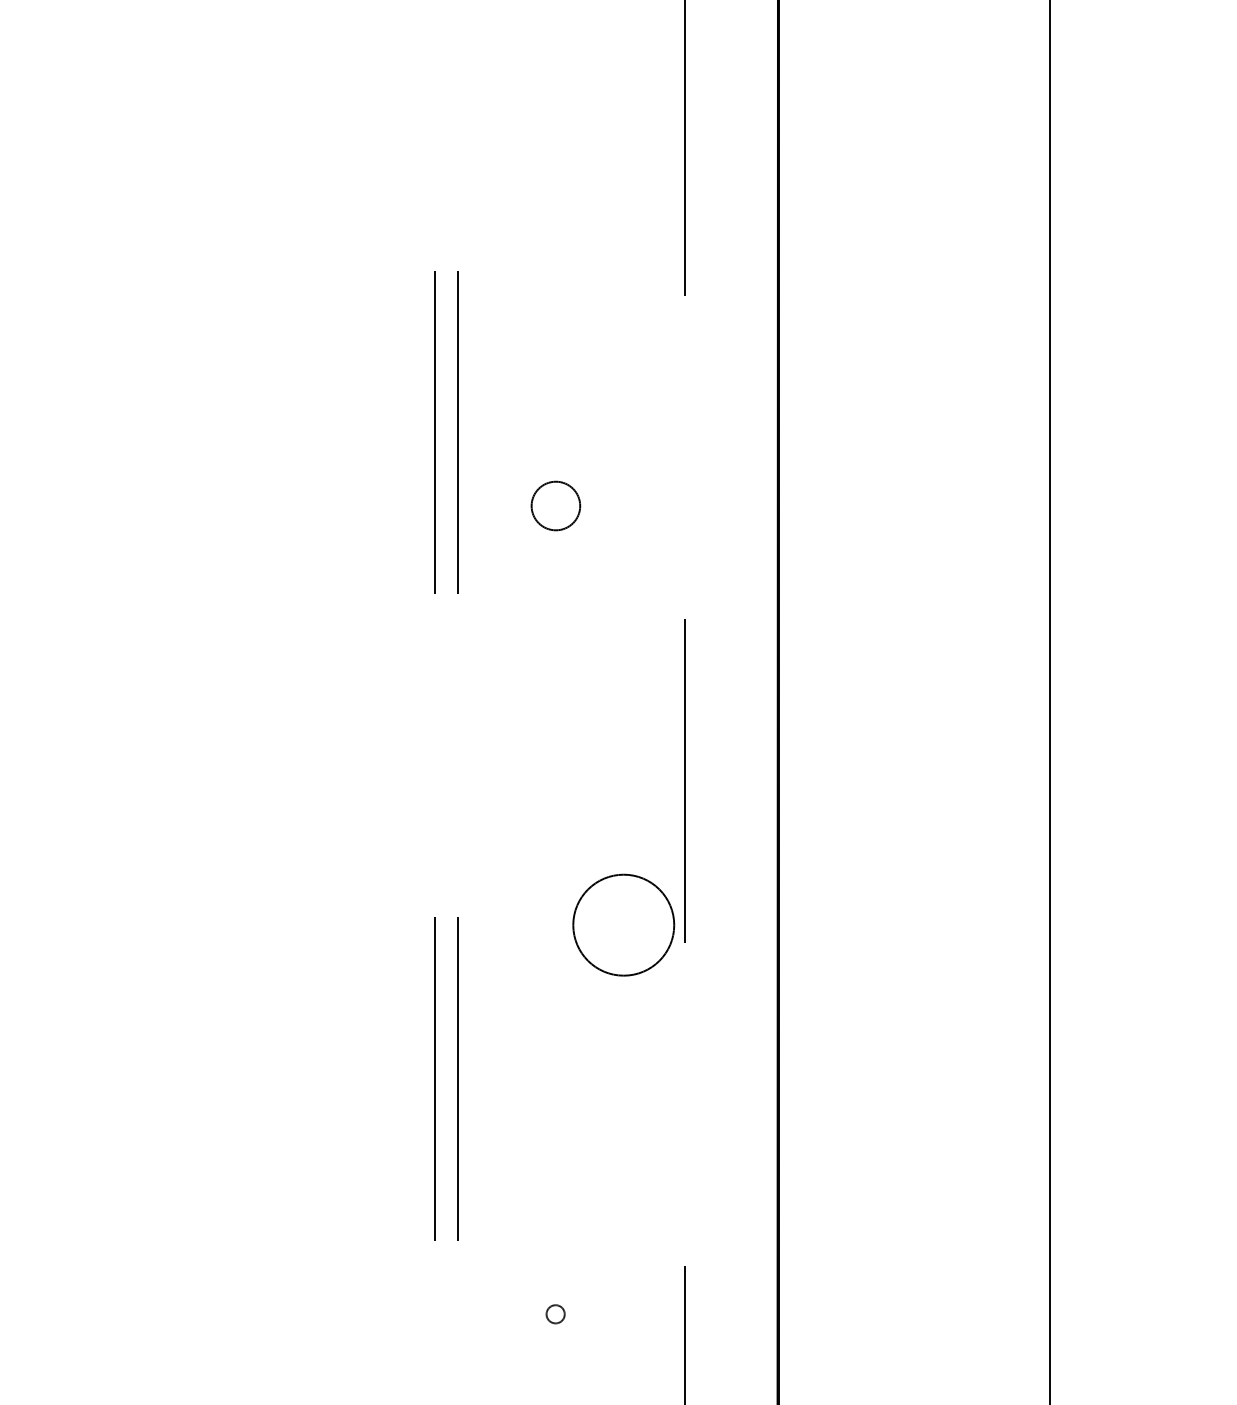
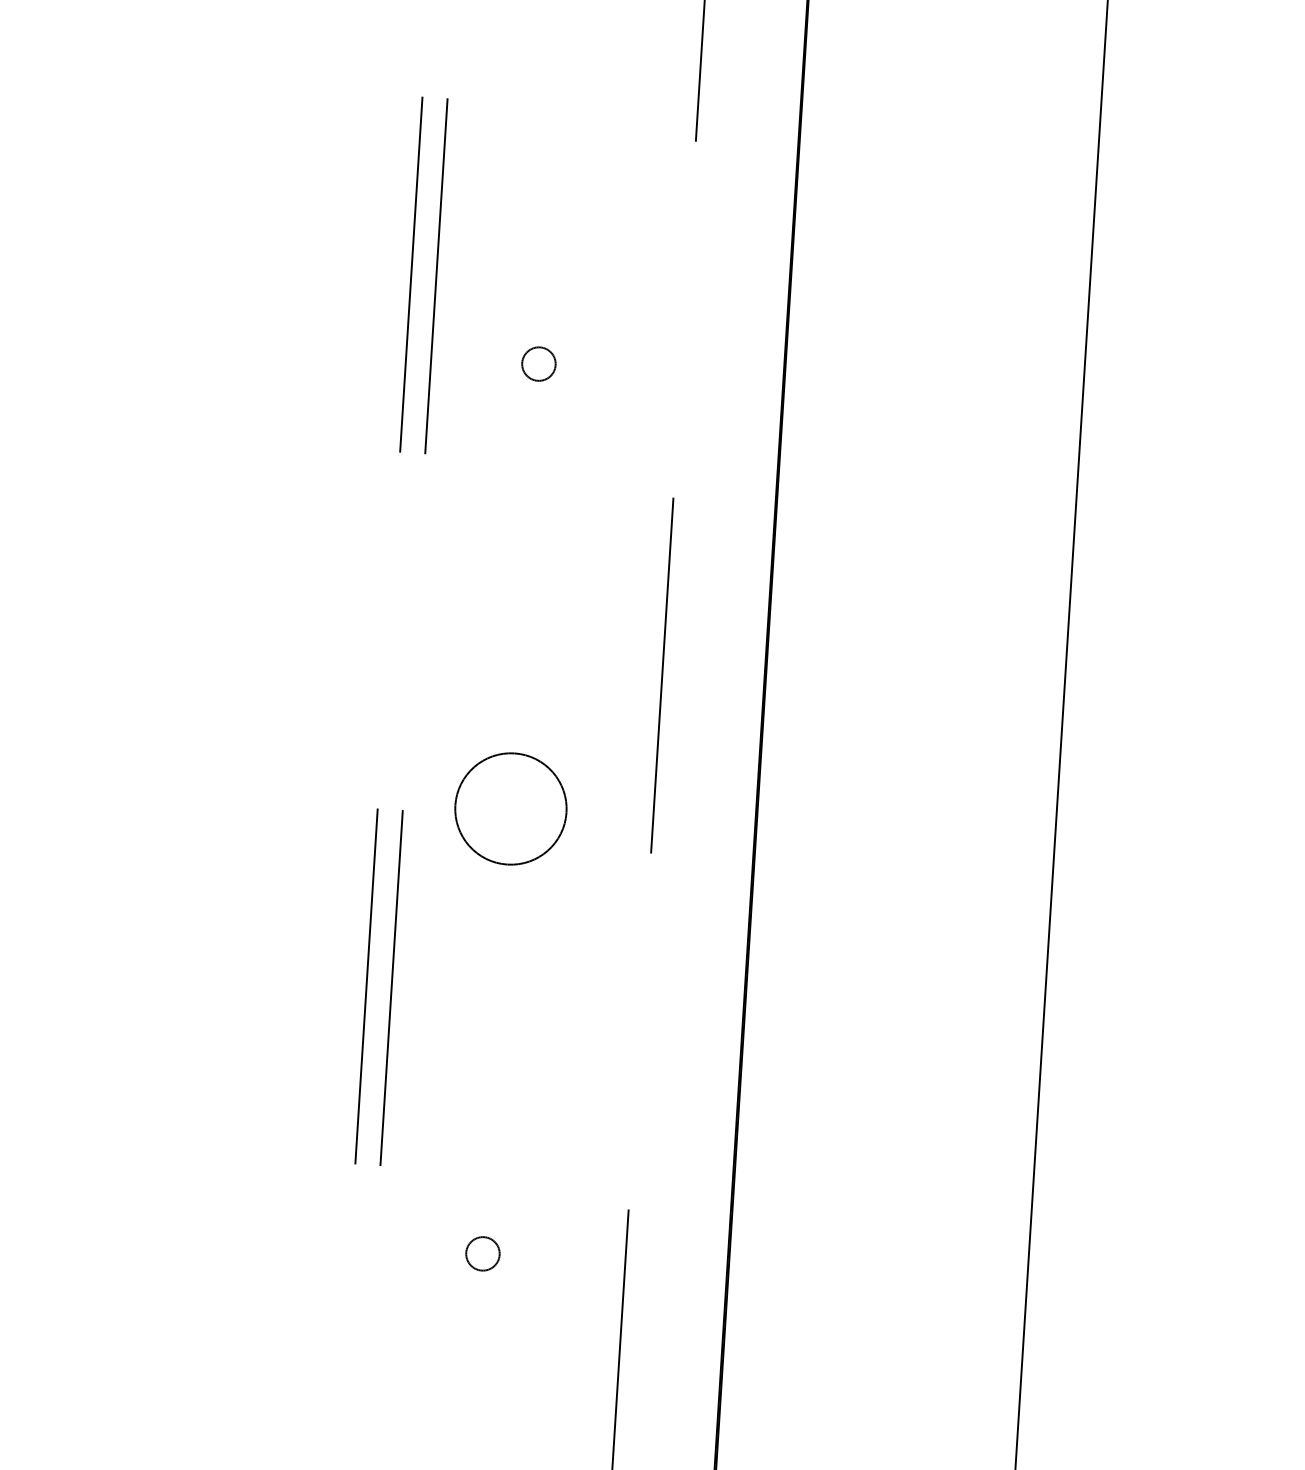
circle: (555, 506) -> (538, 364), size x0.62
circle: (623, 924) -> (510, 808), moved
circle: (555, 1314) -> (482, 1254), size x1.67

